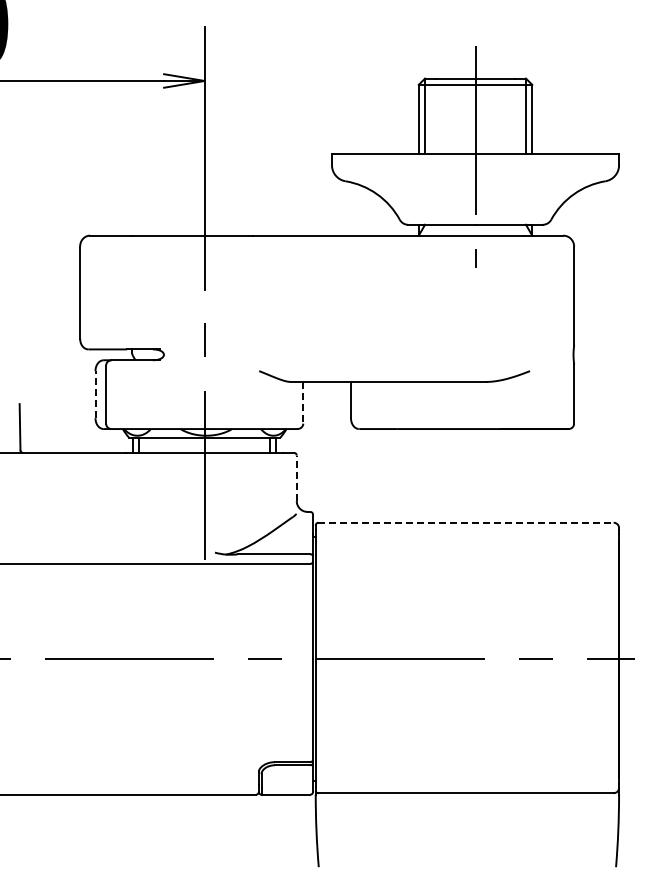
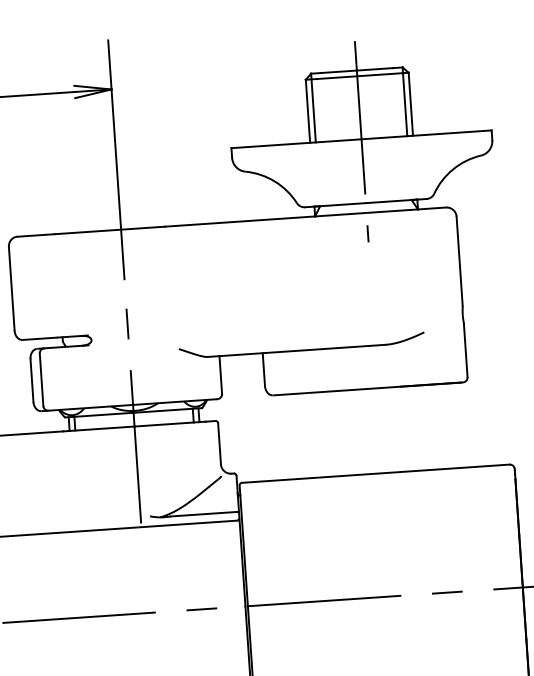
line: (95, 394) -> (31, 380), dashed -> solid
line: (303, 402) -> (220, 374), dashed -> solid
line: (296, 478) -> (219, 444), dashed -> solid
line: (466, 522) -> (376, 473), dashed -> solid

